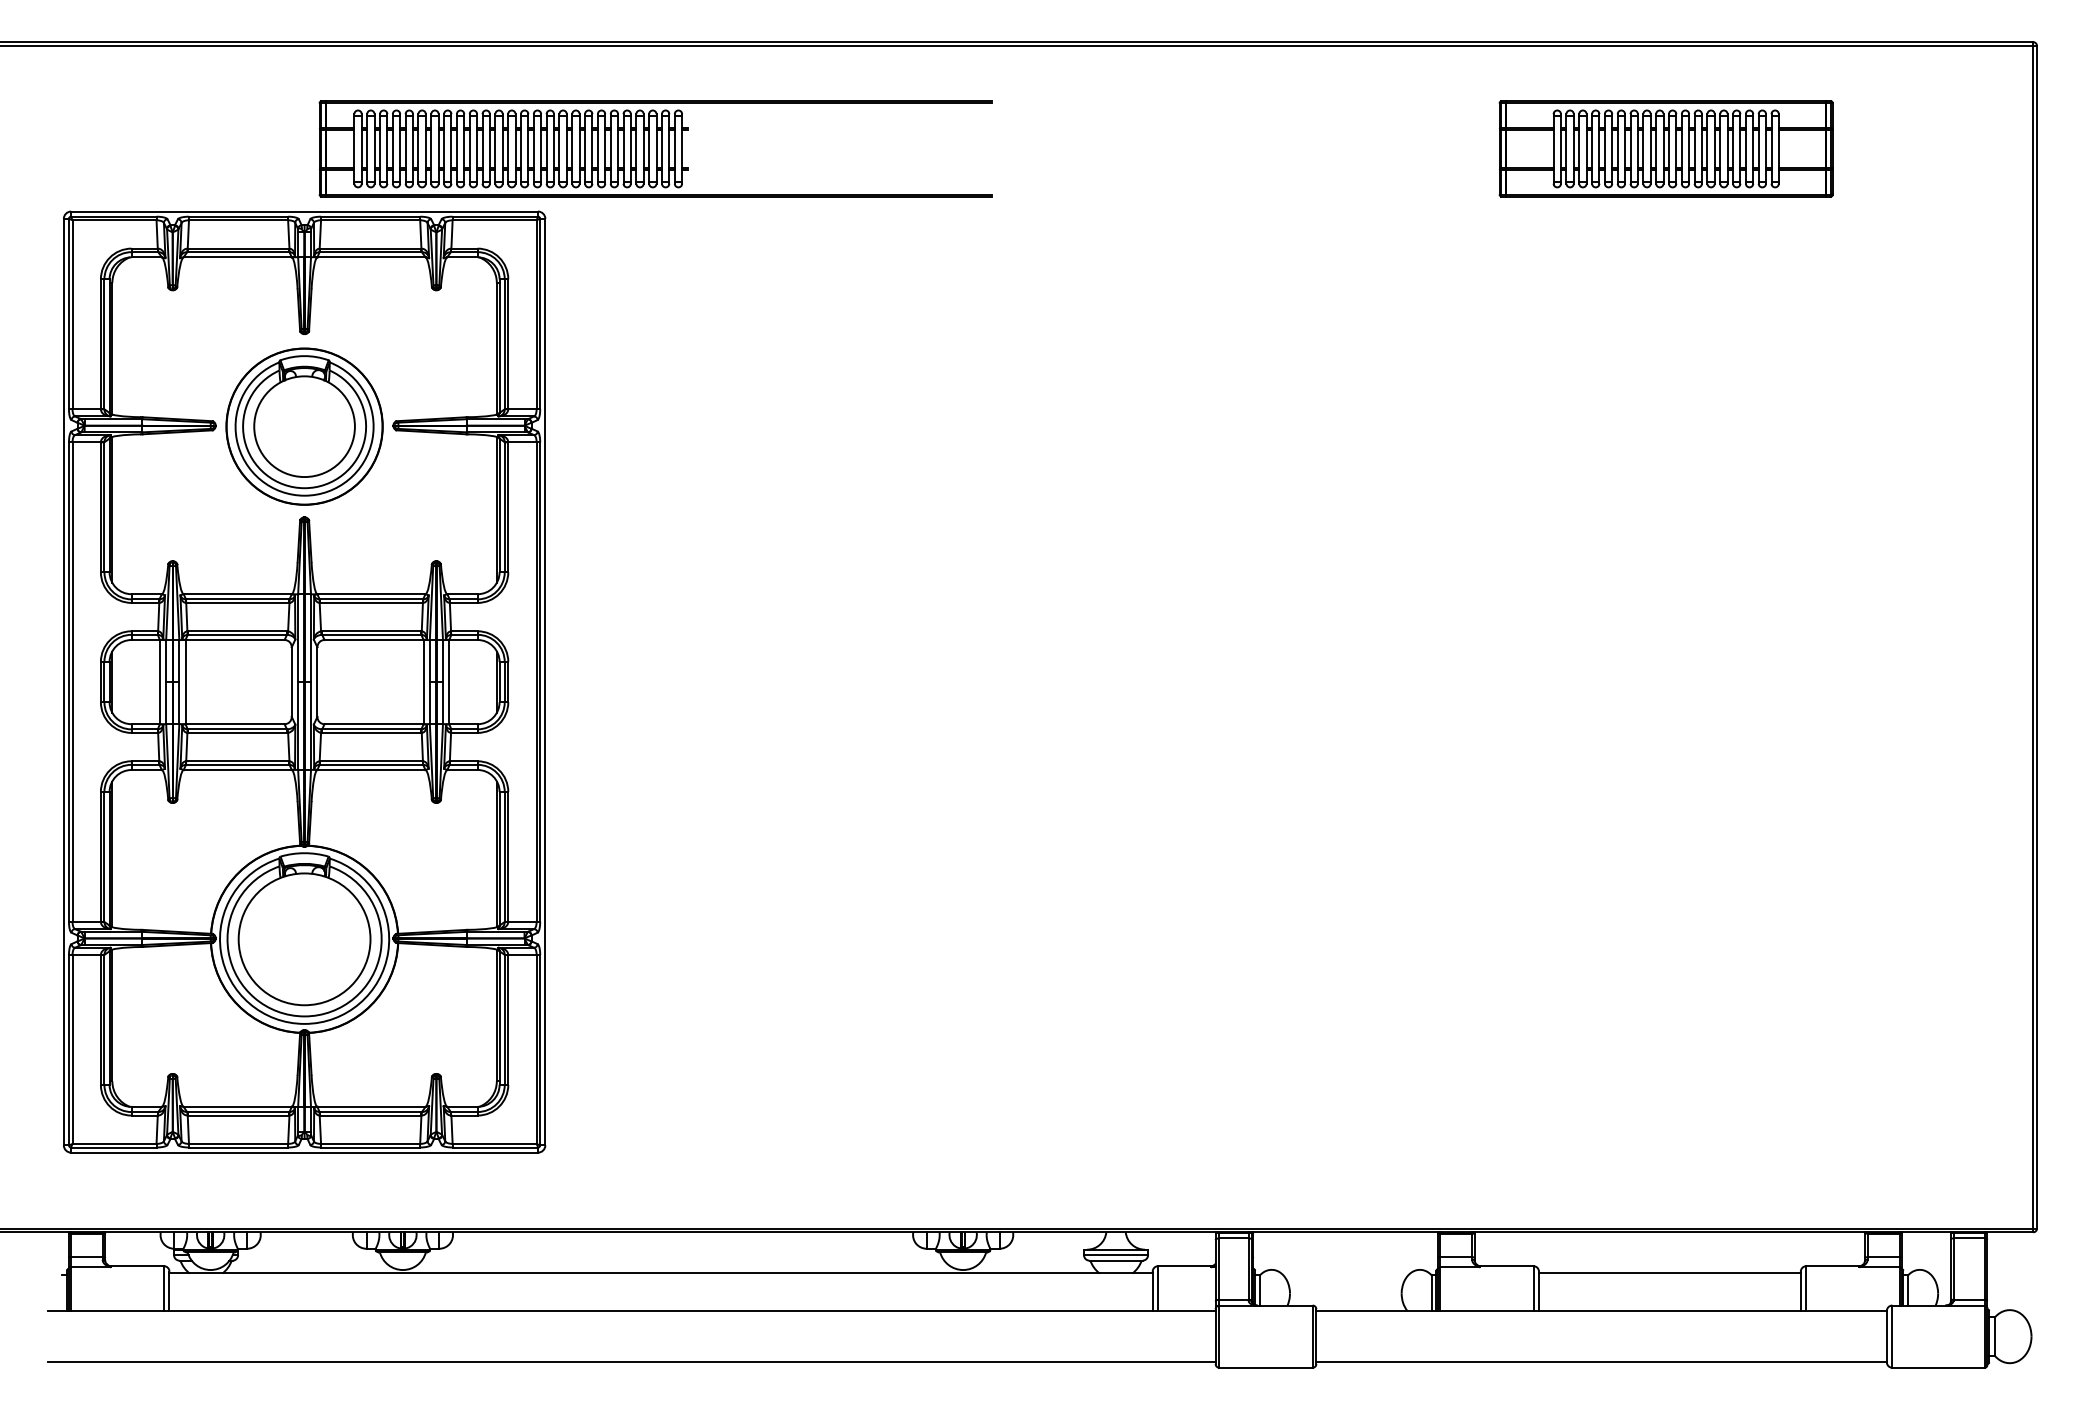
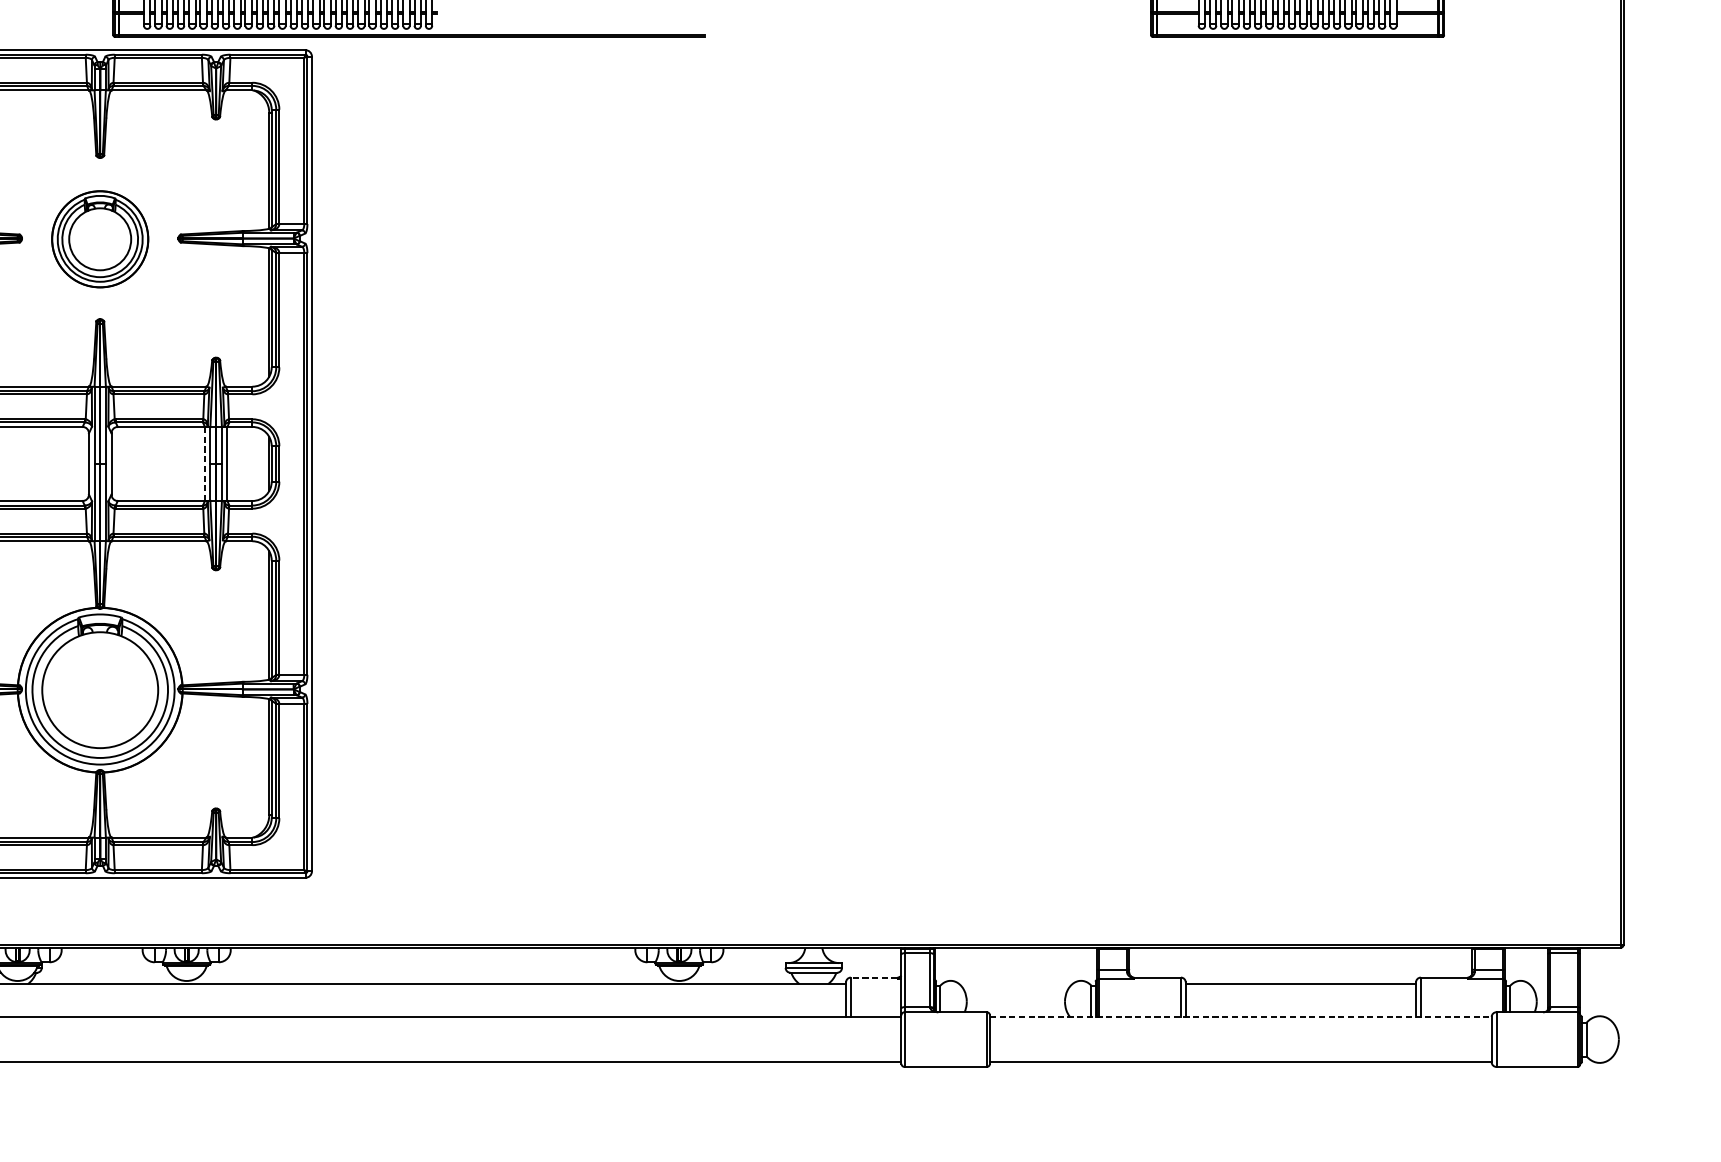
part: (304, 426) -> (100, 239), size x0.7
line: (423, 681) -> (204, 463), solid -> dashed
line: (1184, 1266) -> (874, 977), solid -> dashed
line: (1602, 1311) -> (1241, 1017), solid -> dashed

